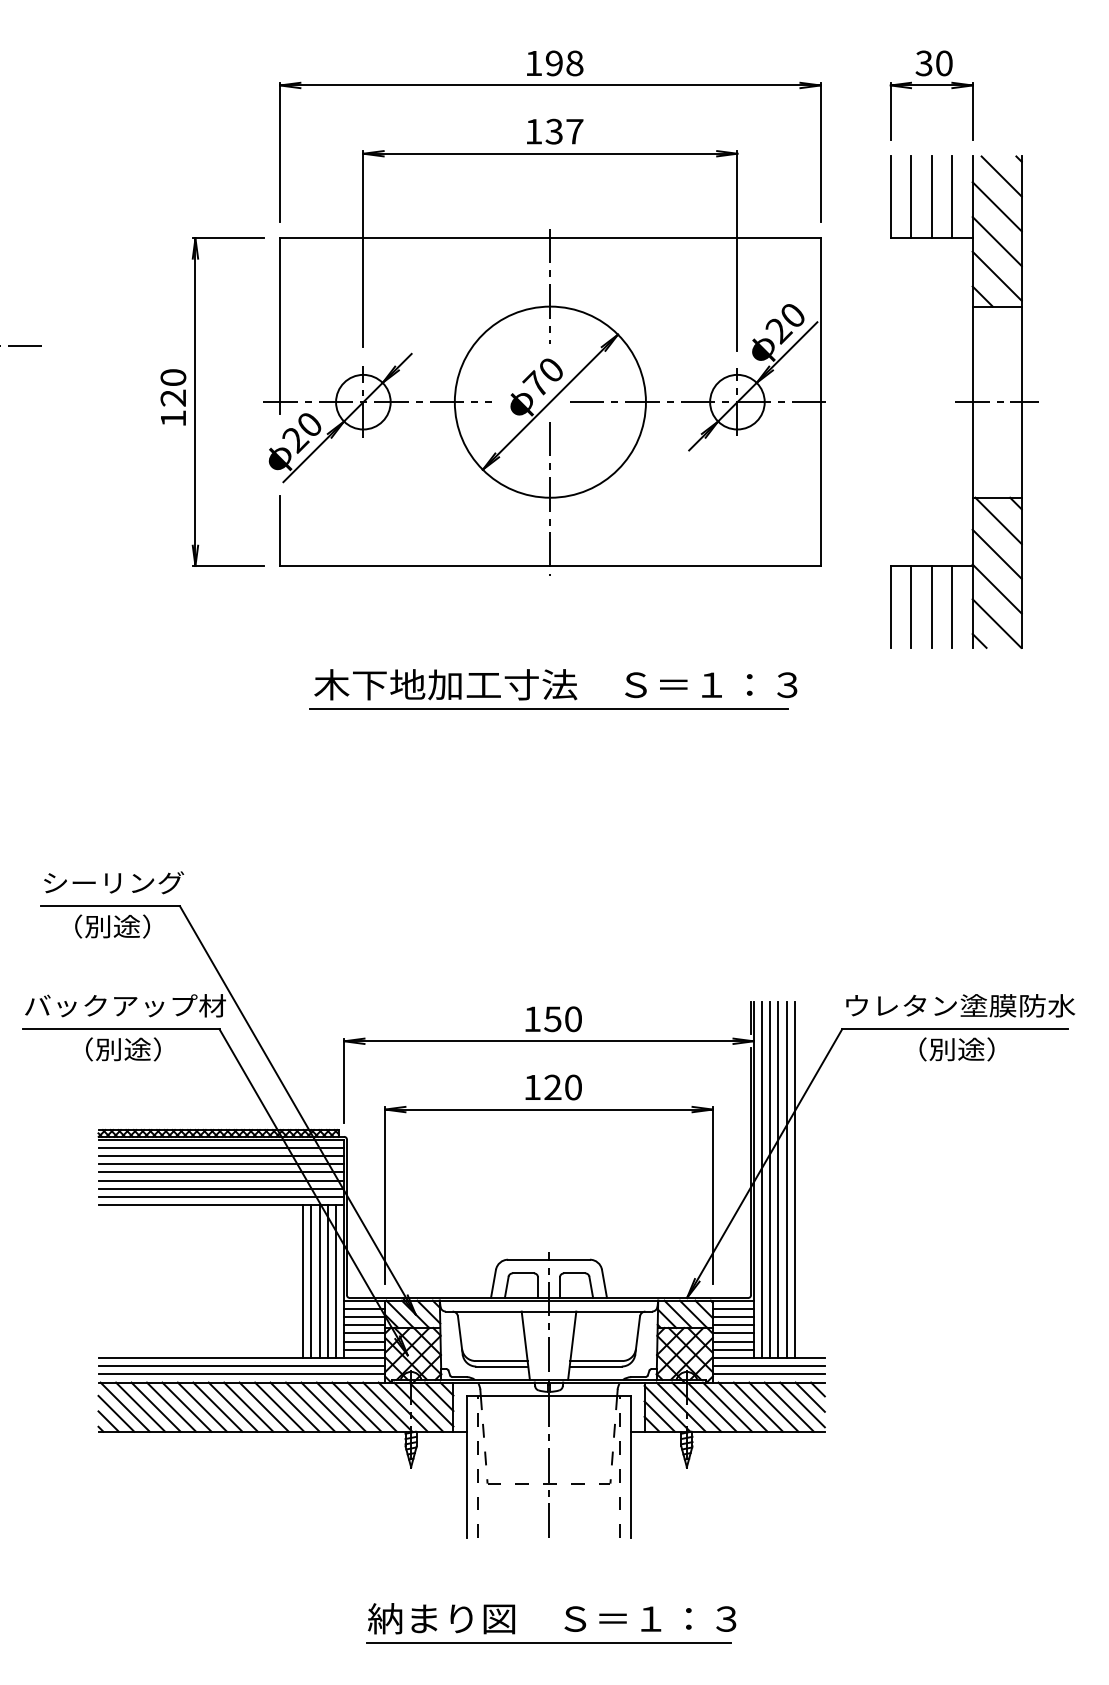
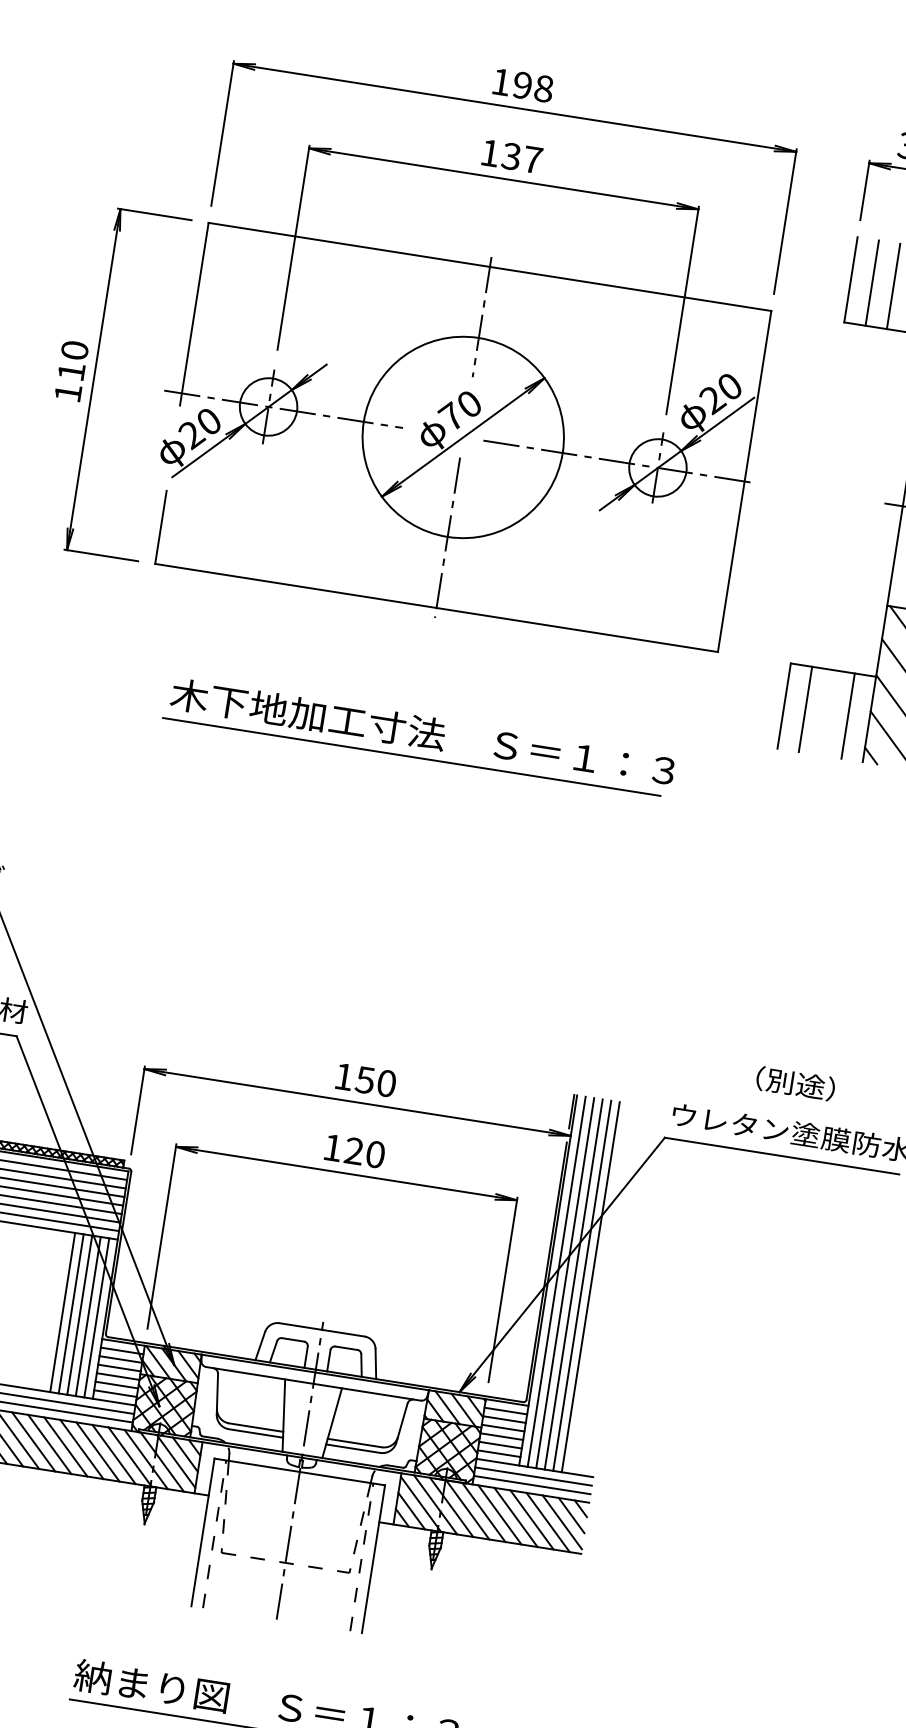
text: (172, 397) -> (70, 370), 120 -> 110
line: (931, 606) -> (826, 712), removed
text: (956, 1049) -> (795, 1083), moved

